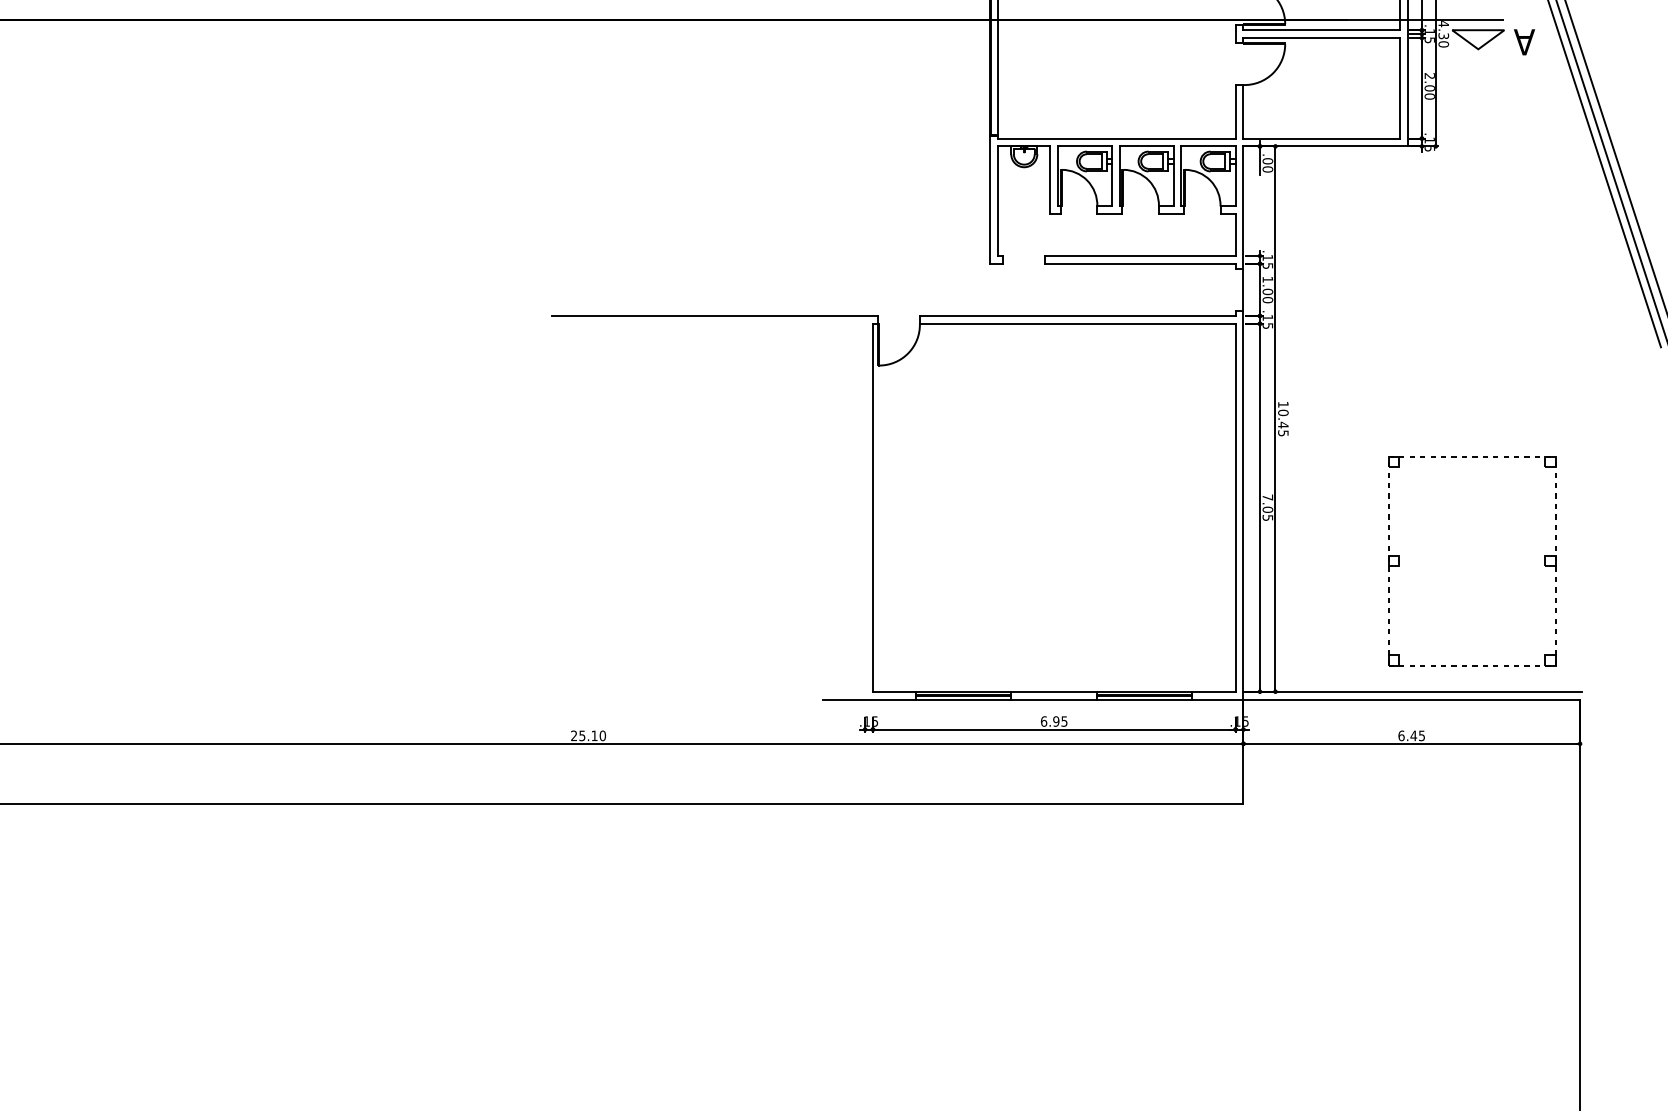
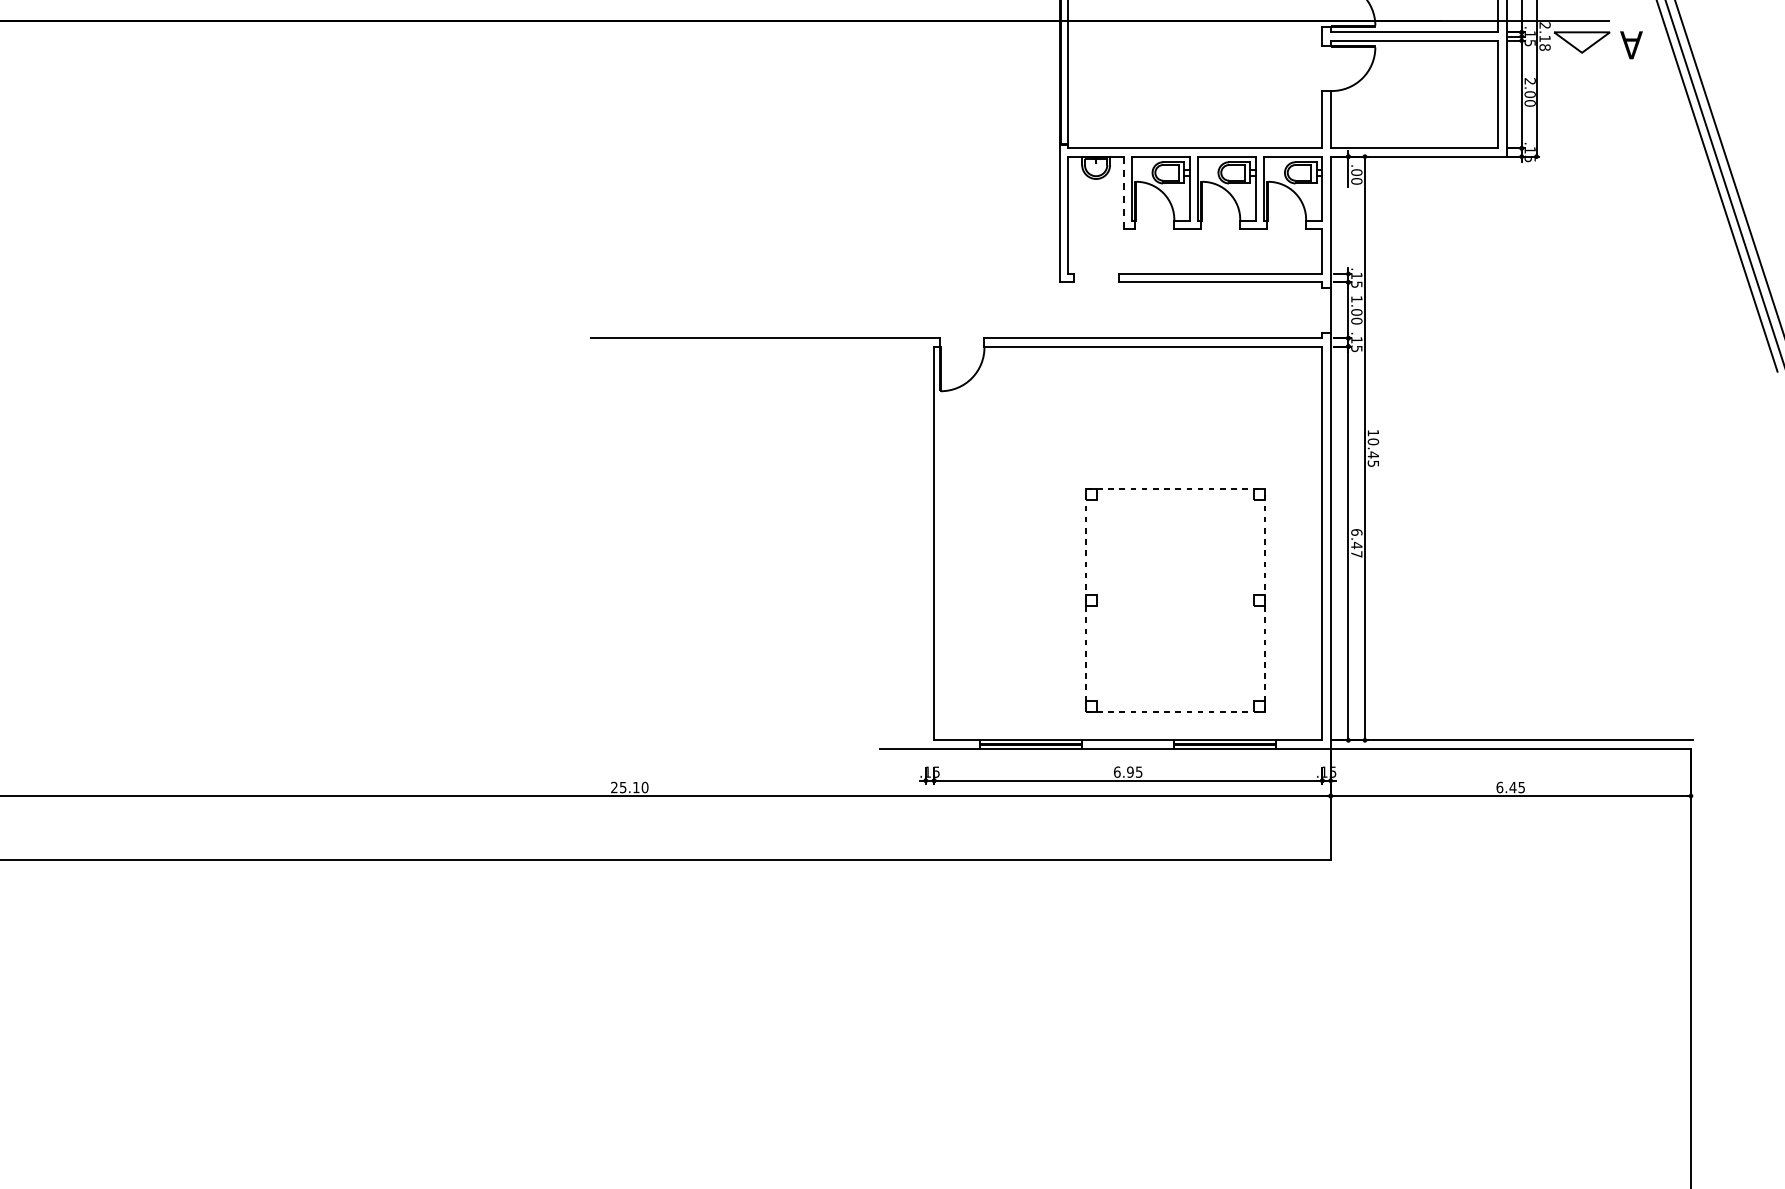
text: (1443, 34) -> (1544, 36), 4.30 -> 2.18
line: (1050, 180) -> (1124, 193), solid -> dashed
text: (1267, 507) -> (1356, 543), 7.05 -> 6.47
part: (1544, 561) -> (1252, 600), moved

